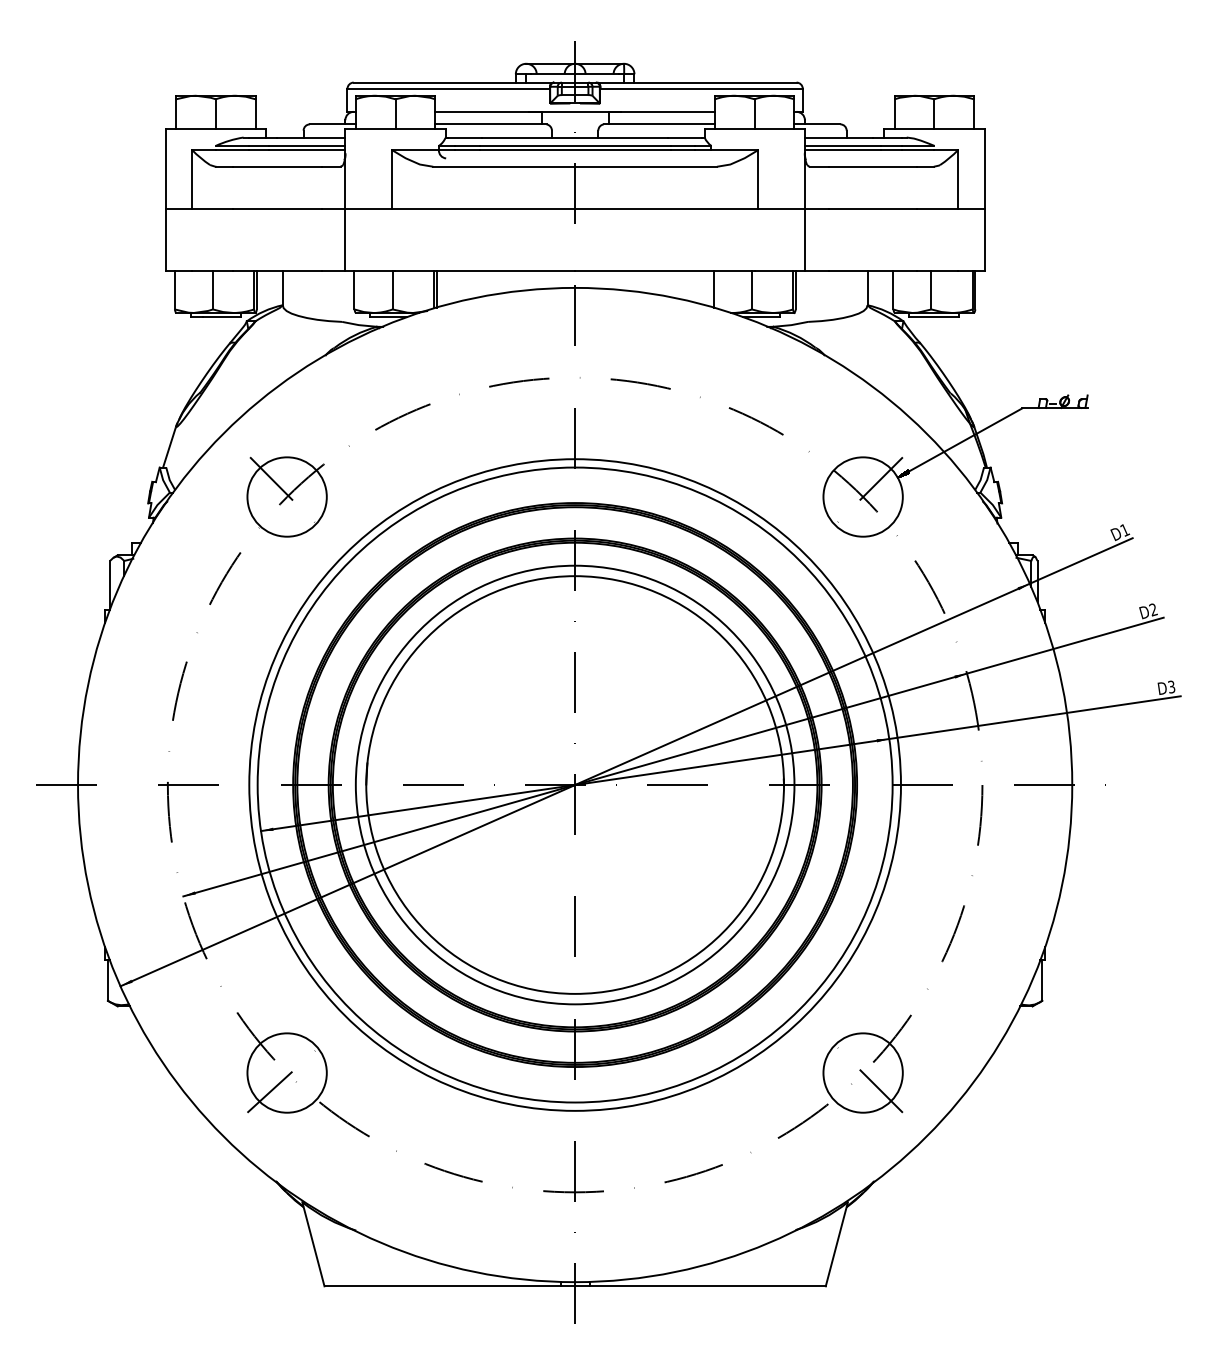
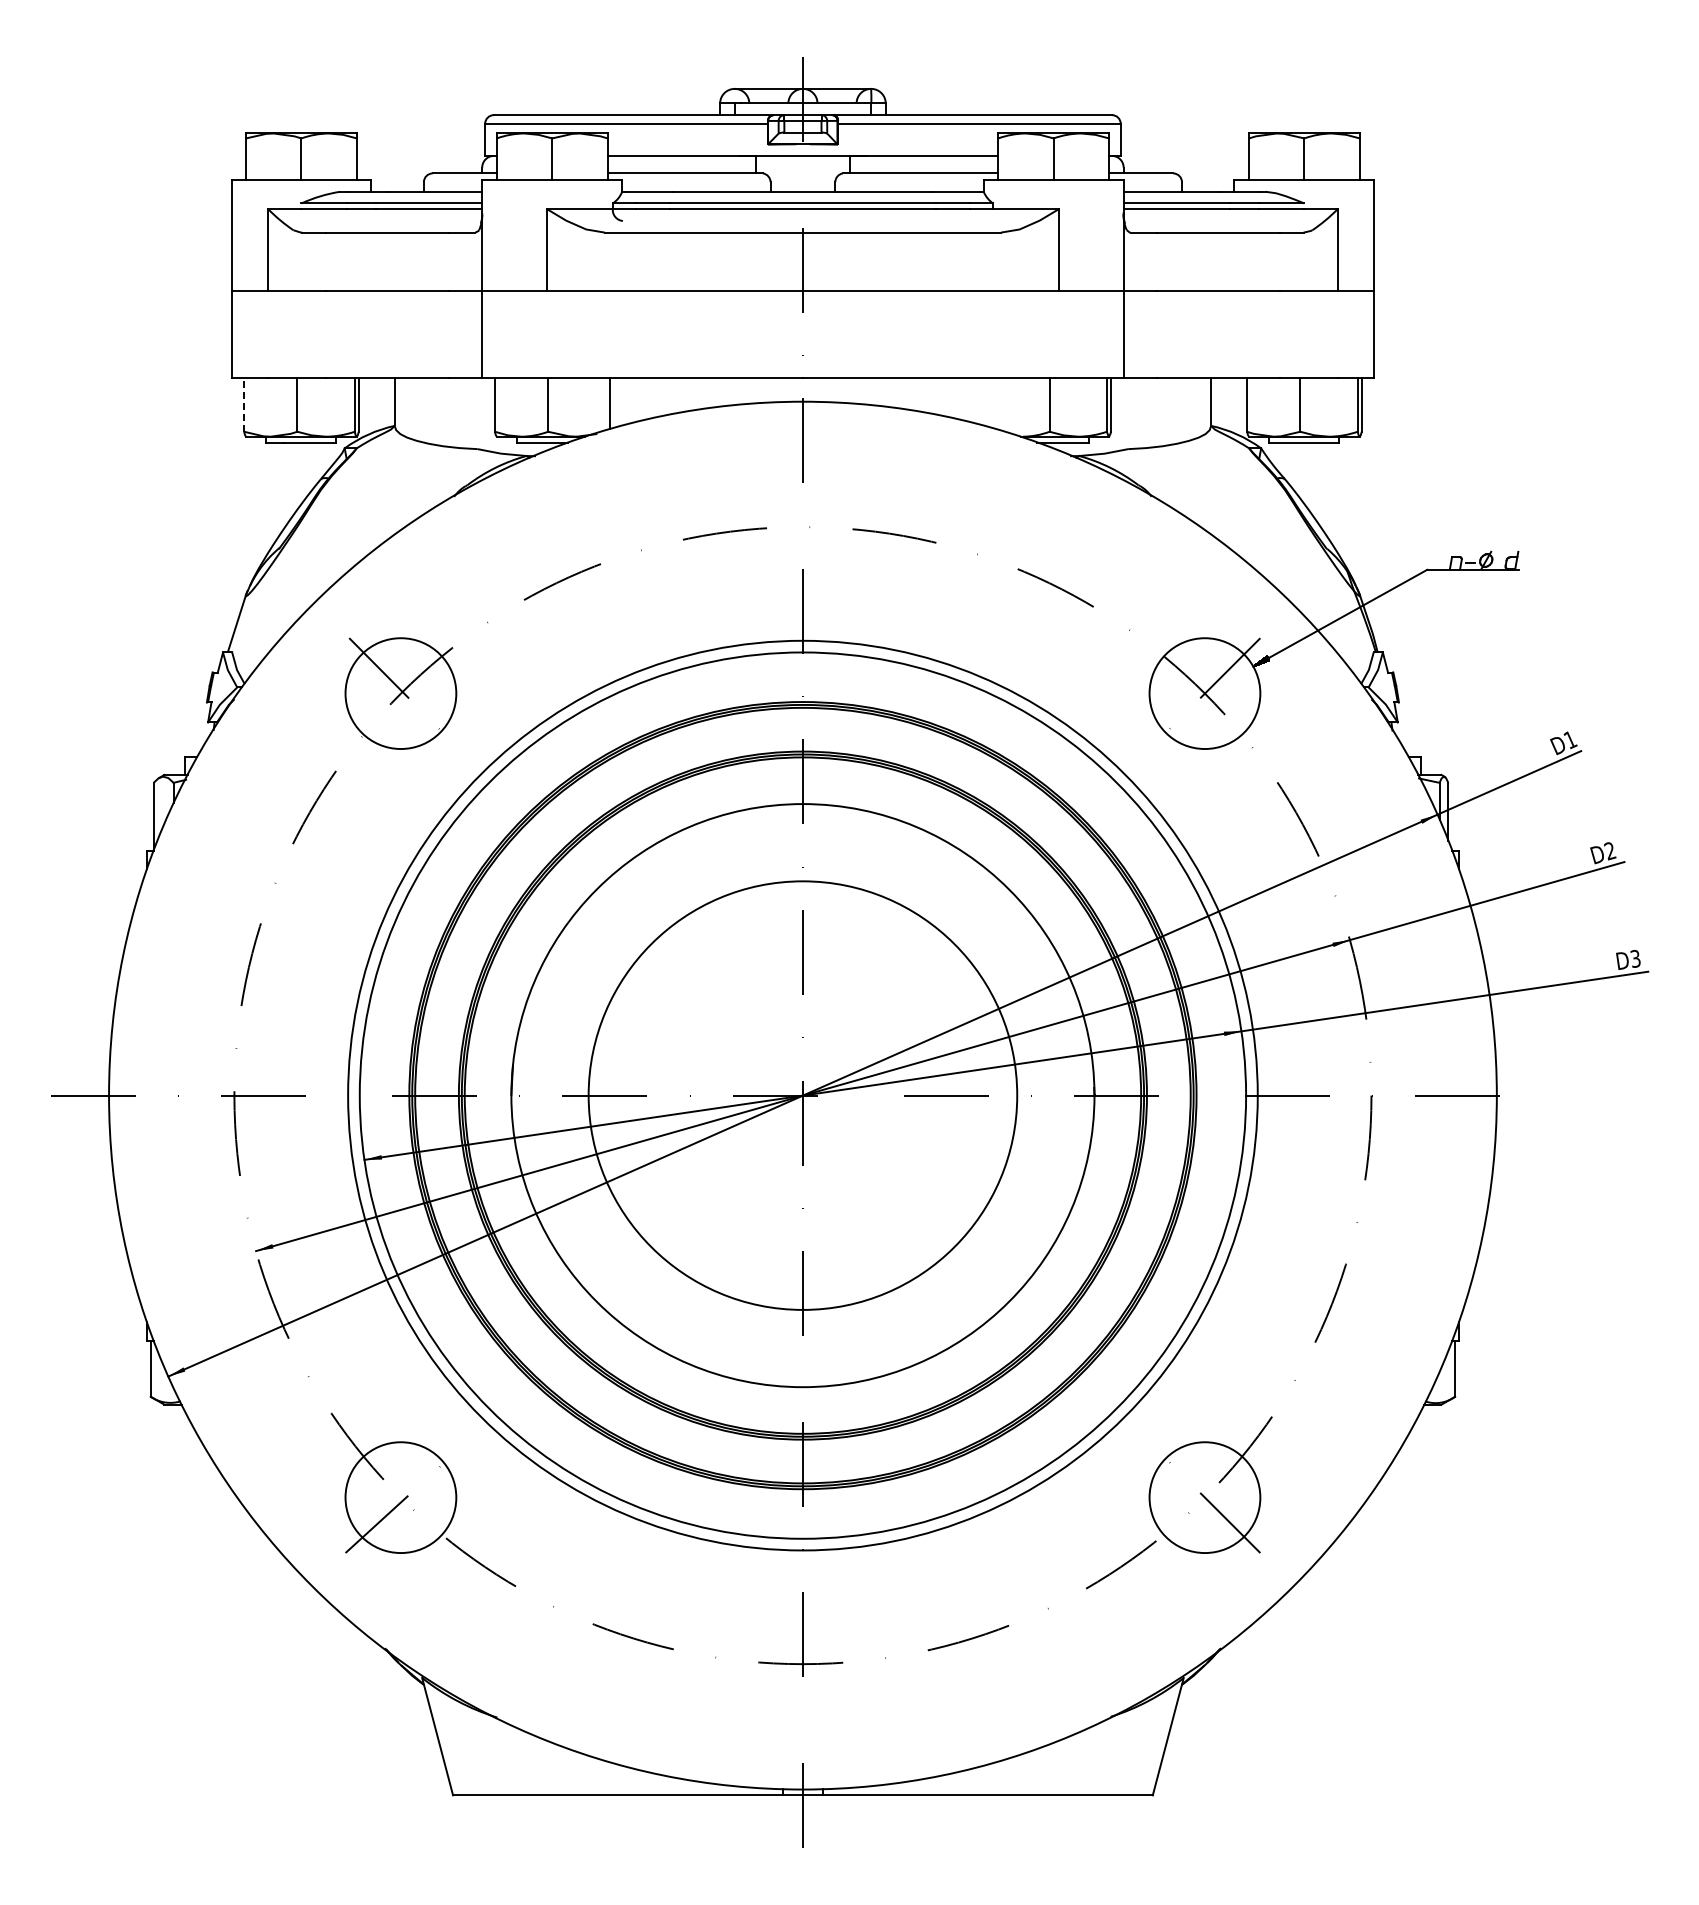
line: (433, 289) -> (605, 404), removed
line: (713, 289) -> (996, 403), removed
line: (175, 290) -> (244, 405), solid -> dashed
circle: (574, 784) -> (802, 1095), size x0.7

